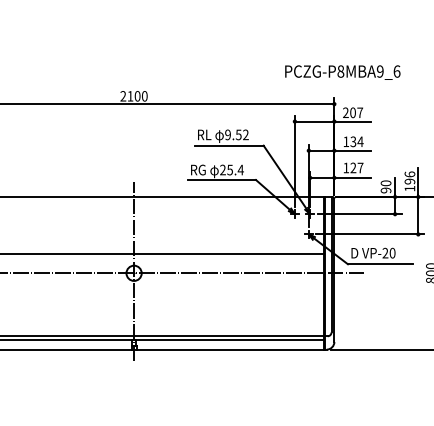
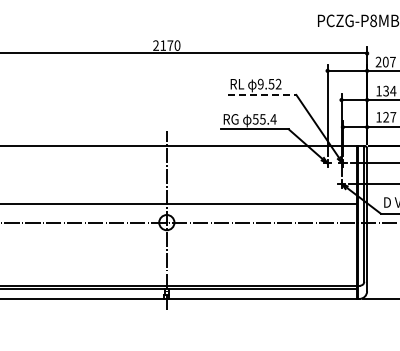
text: (137, 96) -> (170, 45), 2100 -> 2170
line: (229, 145) -> (262, 94), solid -> dashed
text: (222, 169) -> (255, 118), 25.4 -> 55.4

